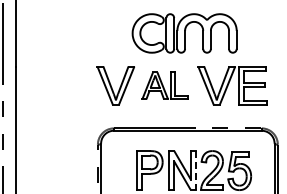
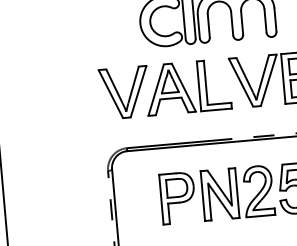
part: (164, 85) -> (187, 87), size x1.43
line: (195, 170) -> (236, 193), dashed -> solid

